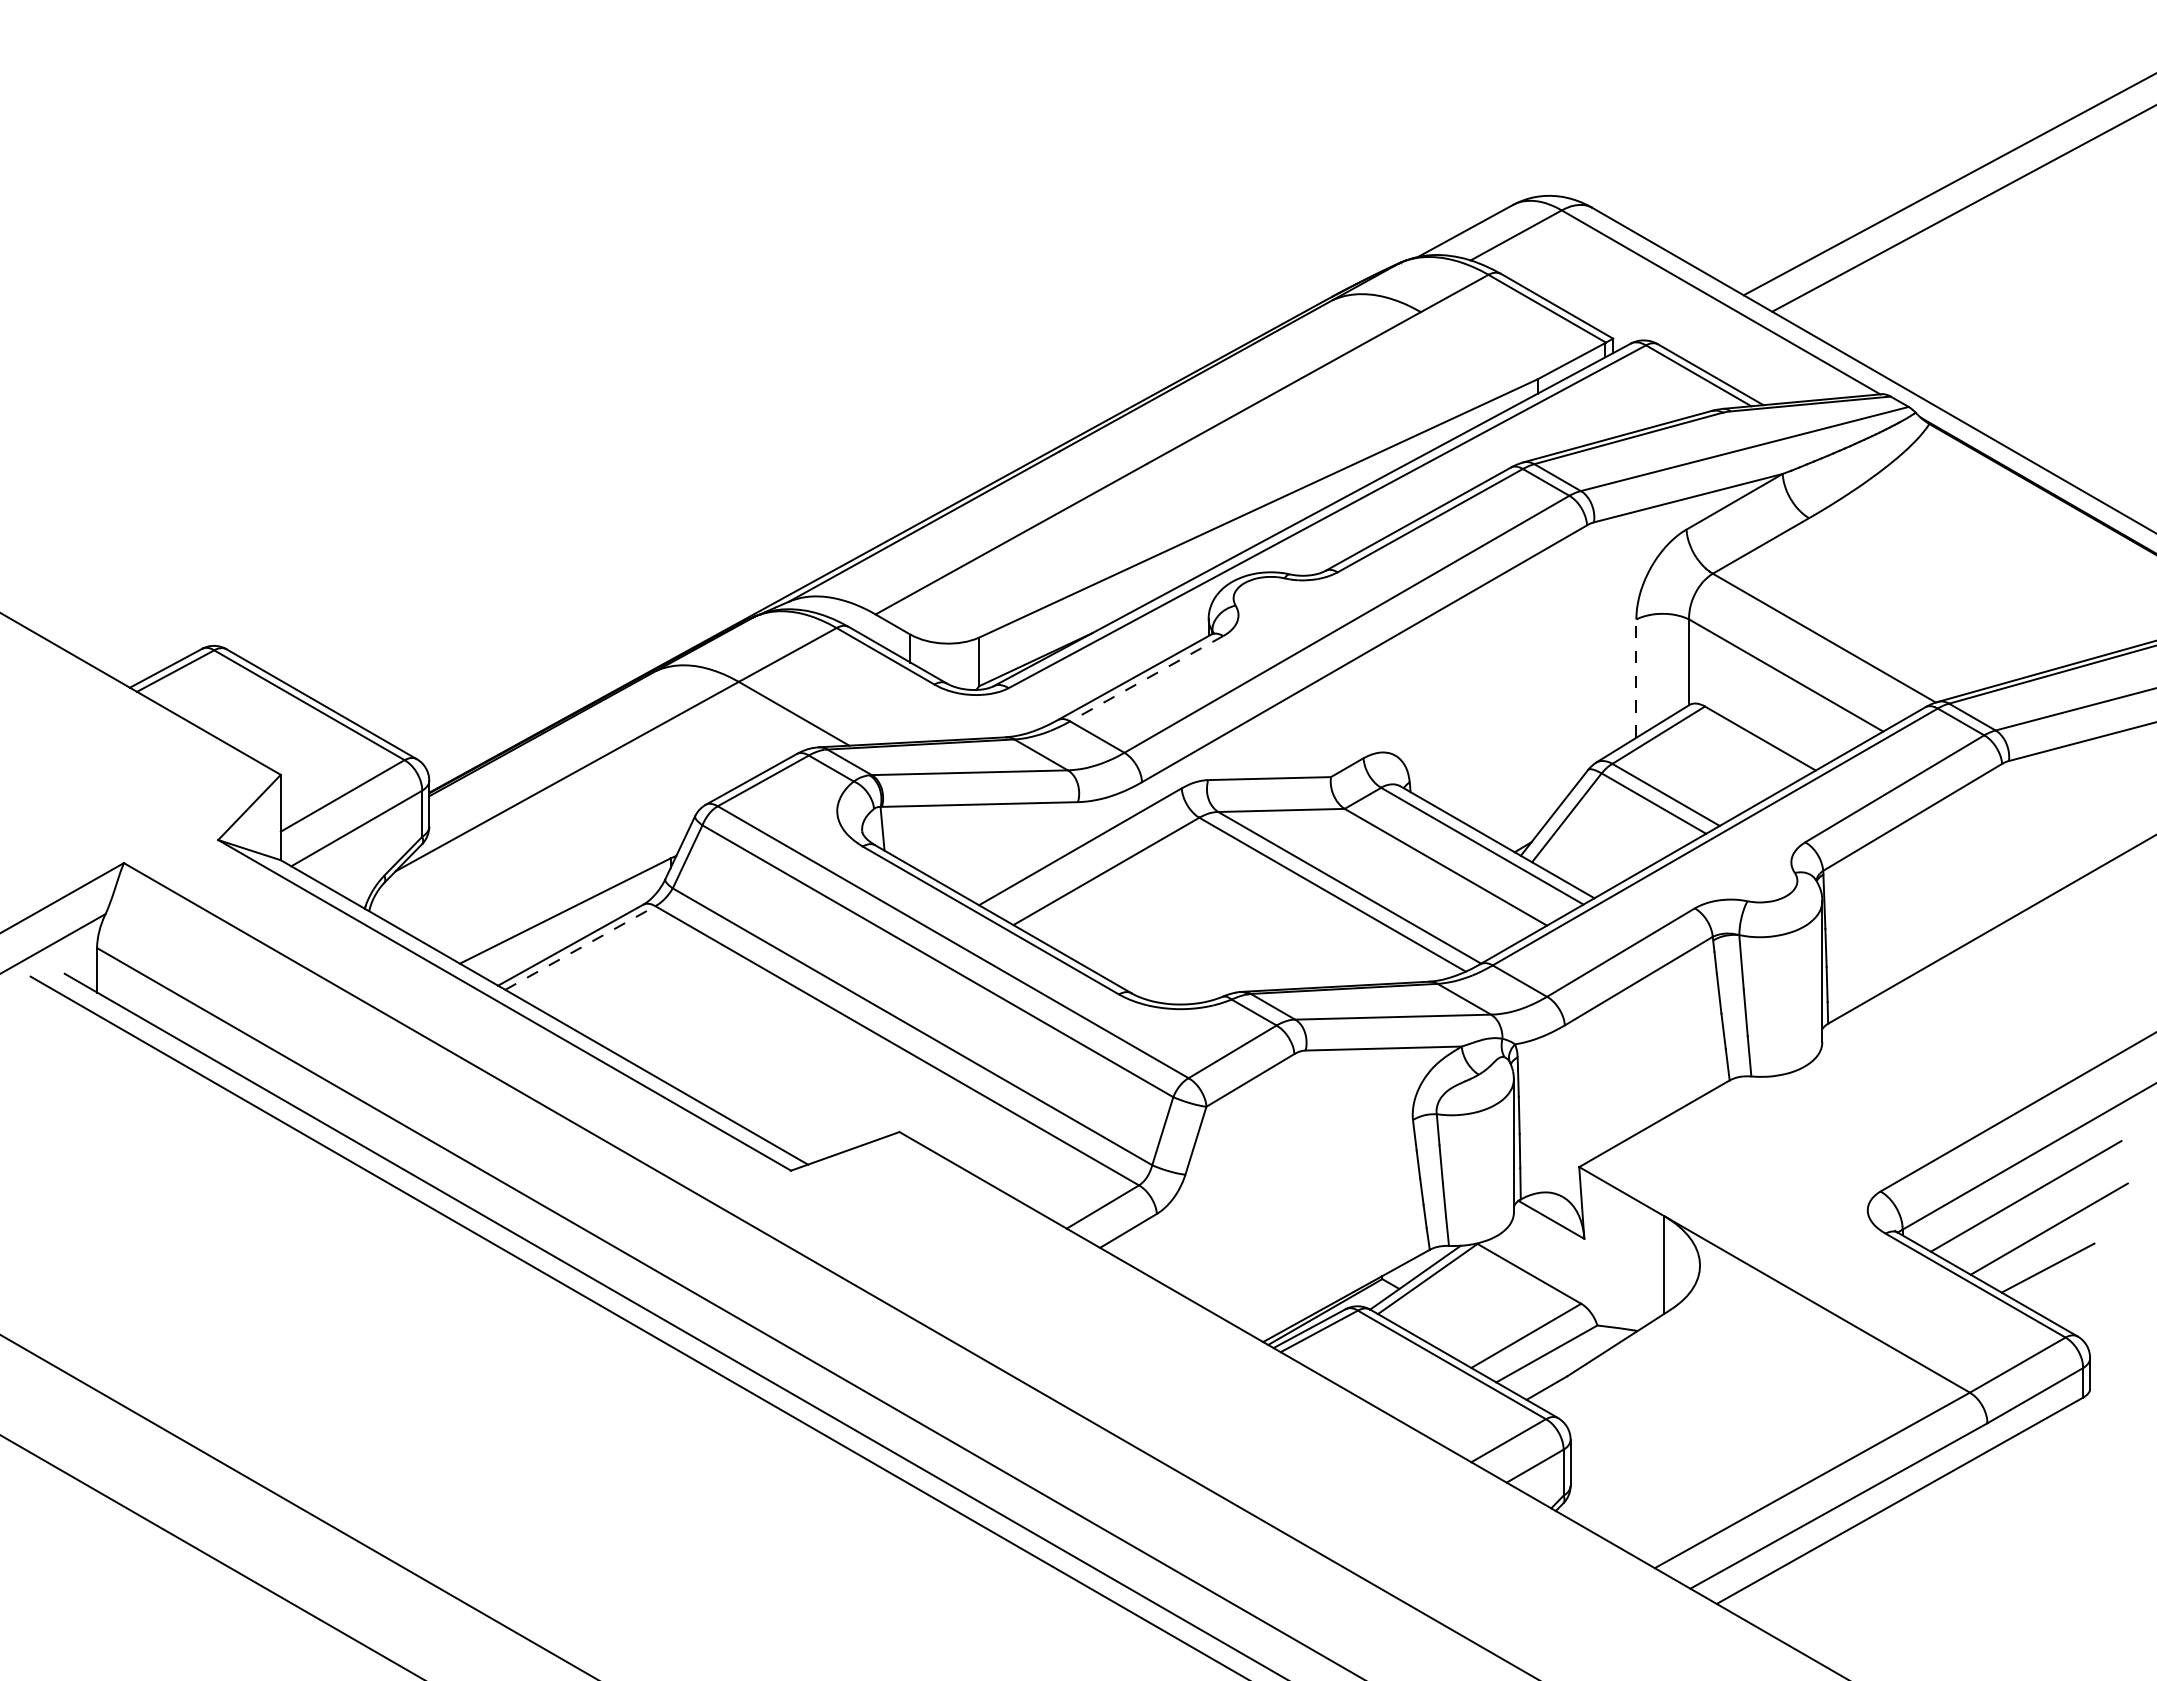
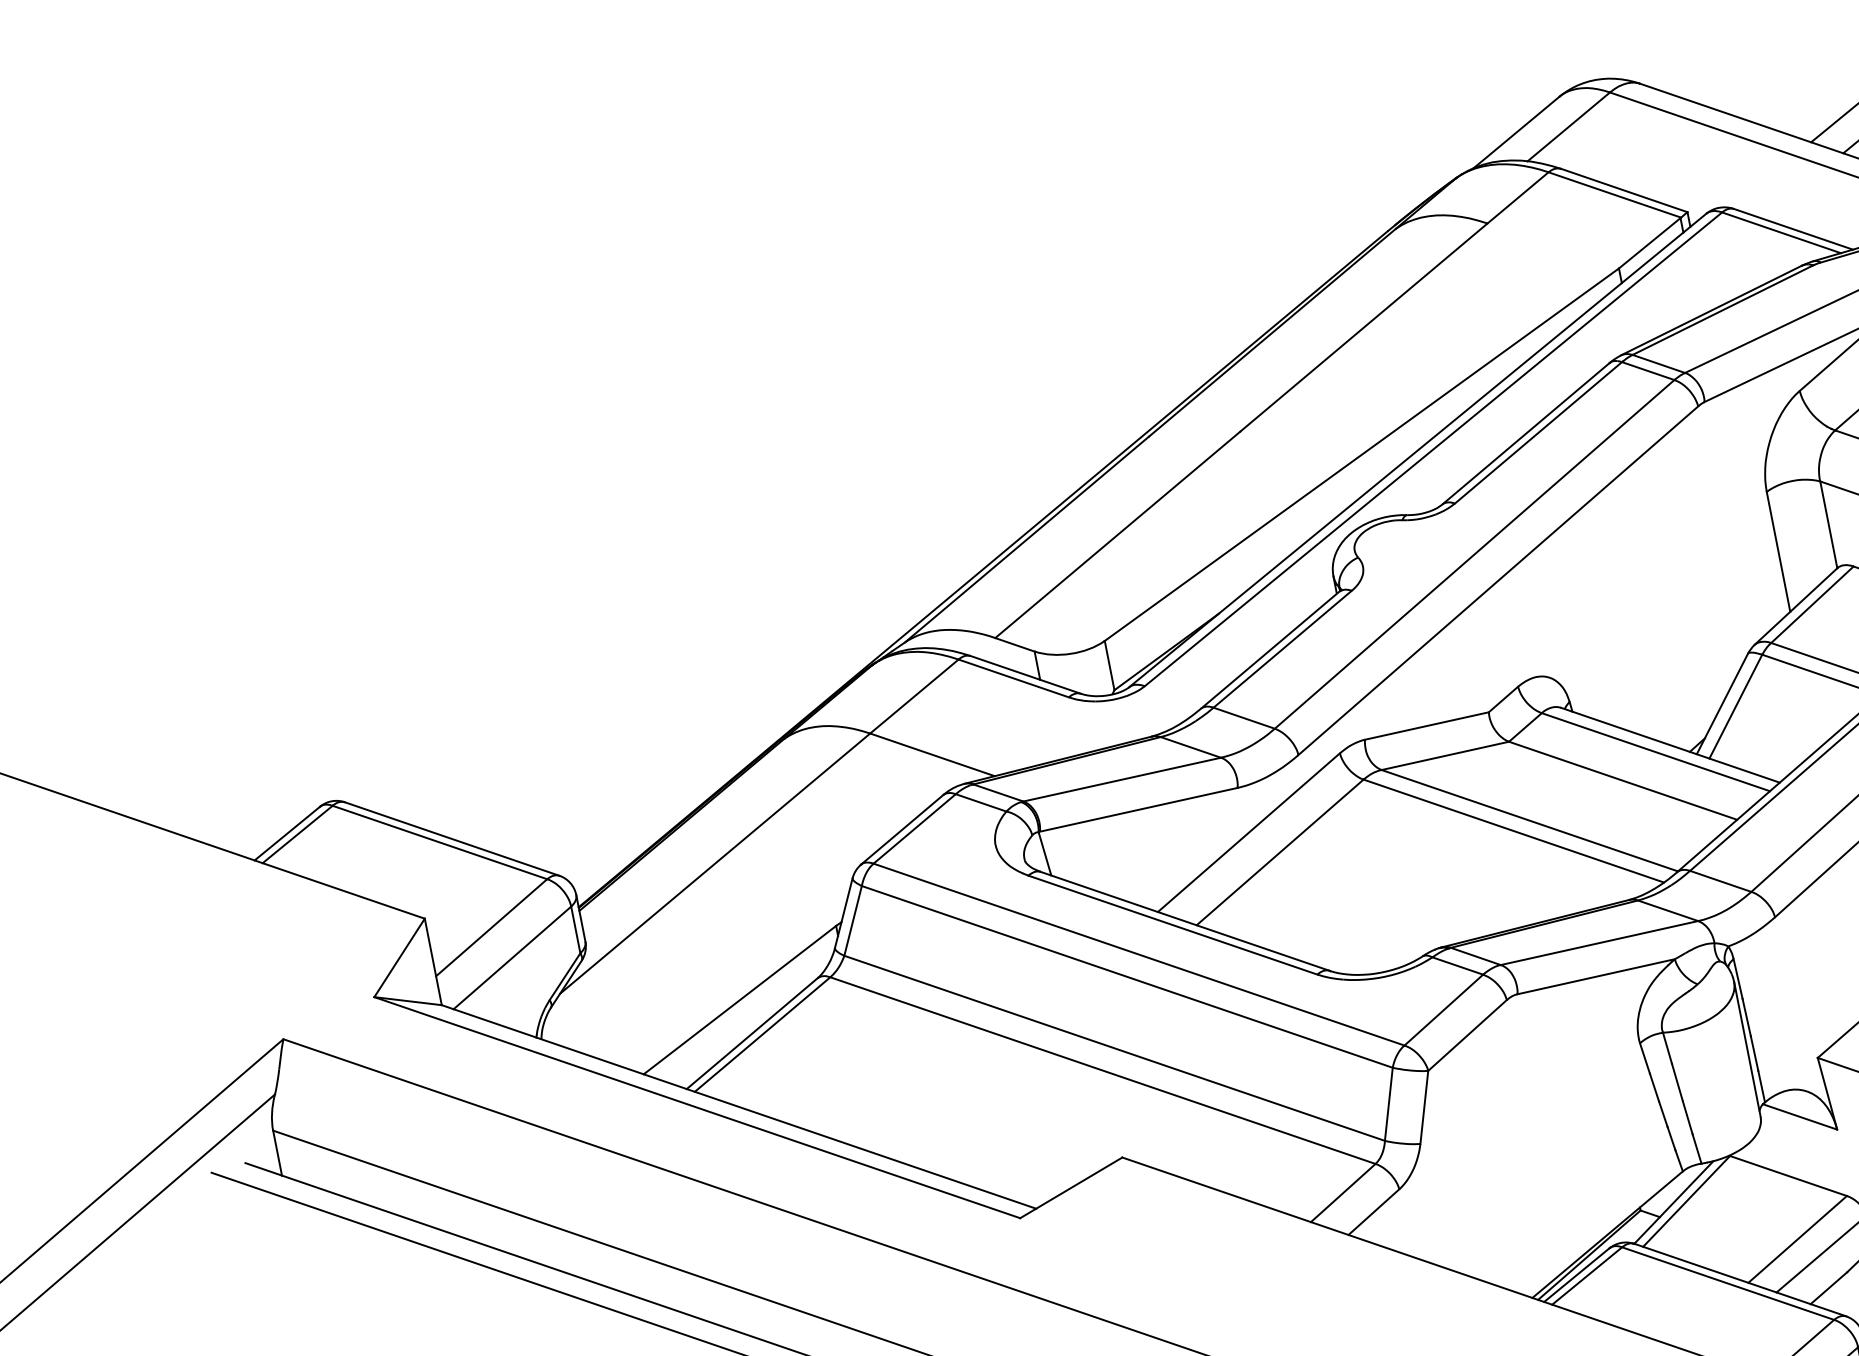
line: (1146, 678) -> (1282, 649), dashed -> solid
line: (1636, 678) -> (1778, 551), dashed -> solid
line: (580, 948) -> (762, 1035), dashed -> solid

